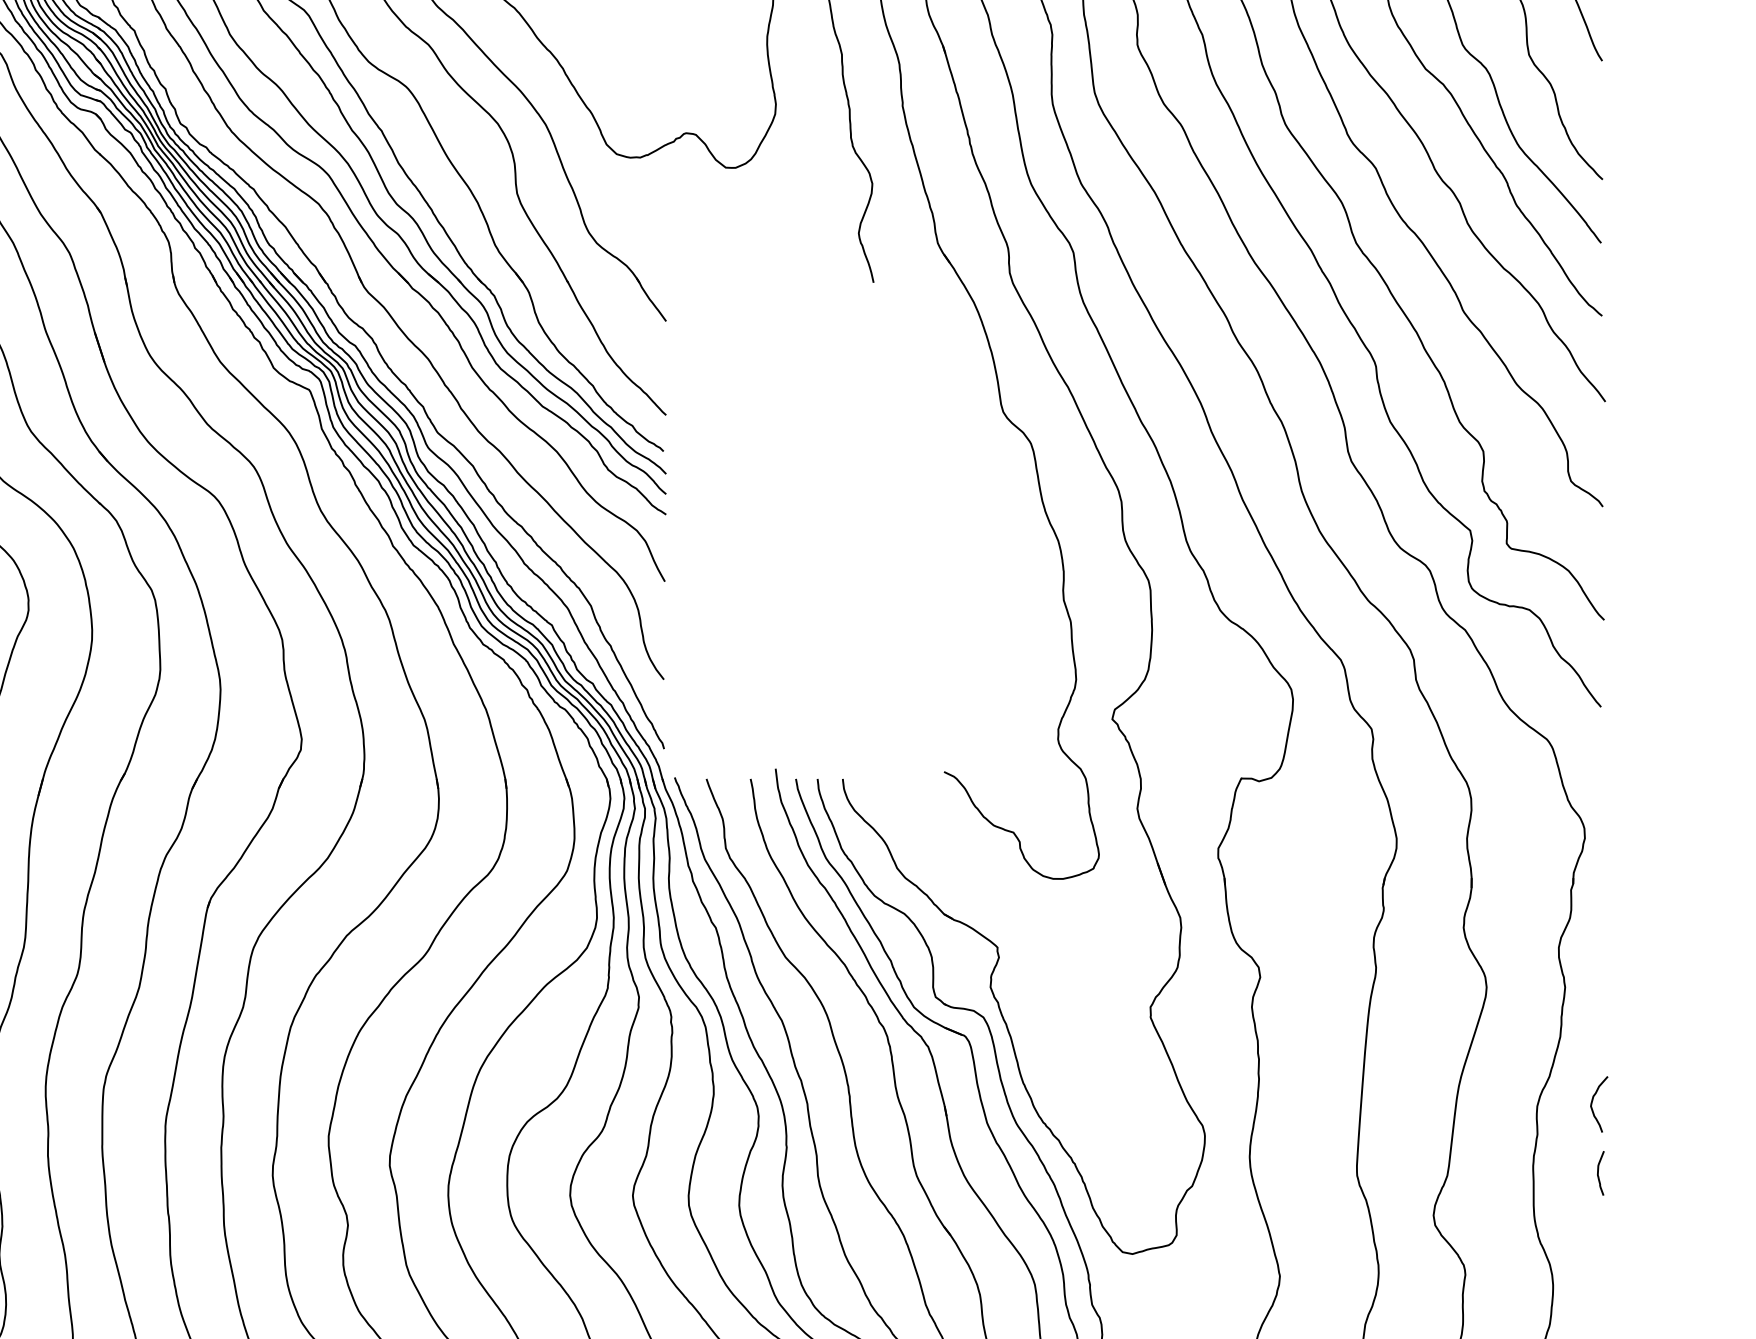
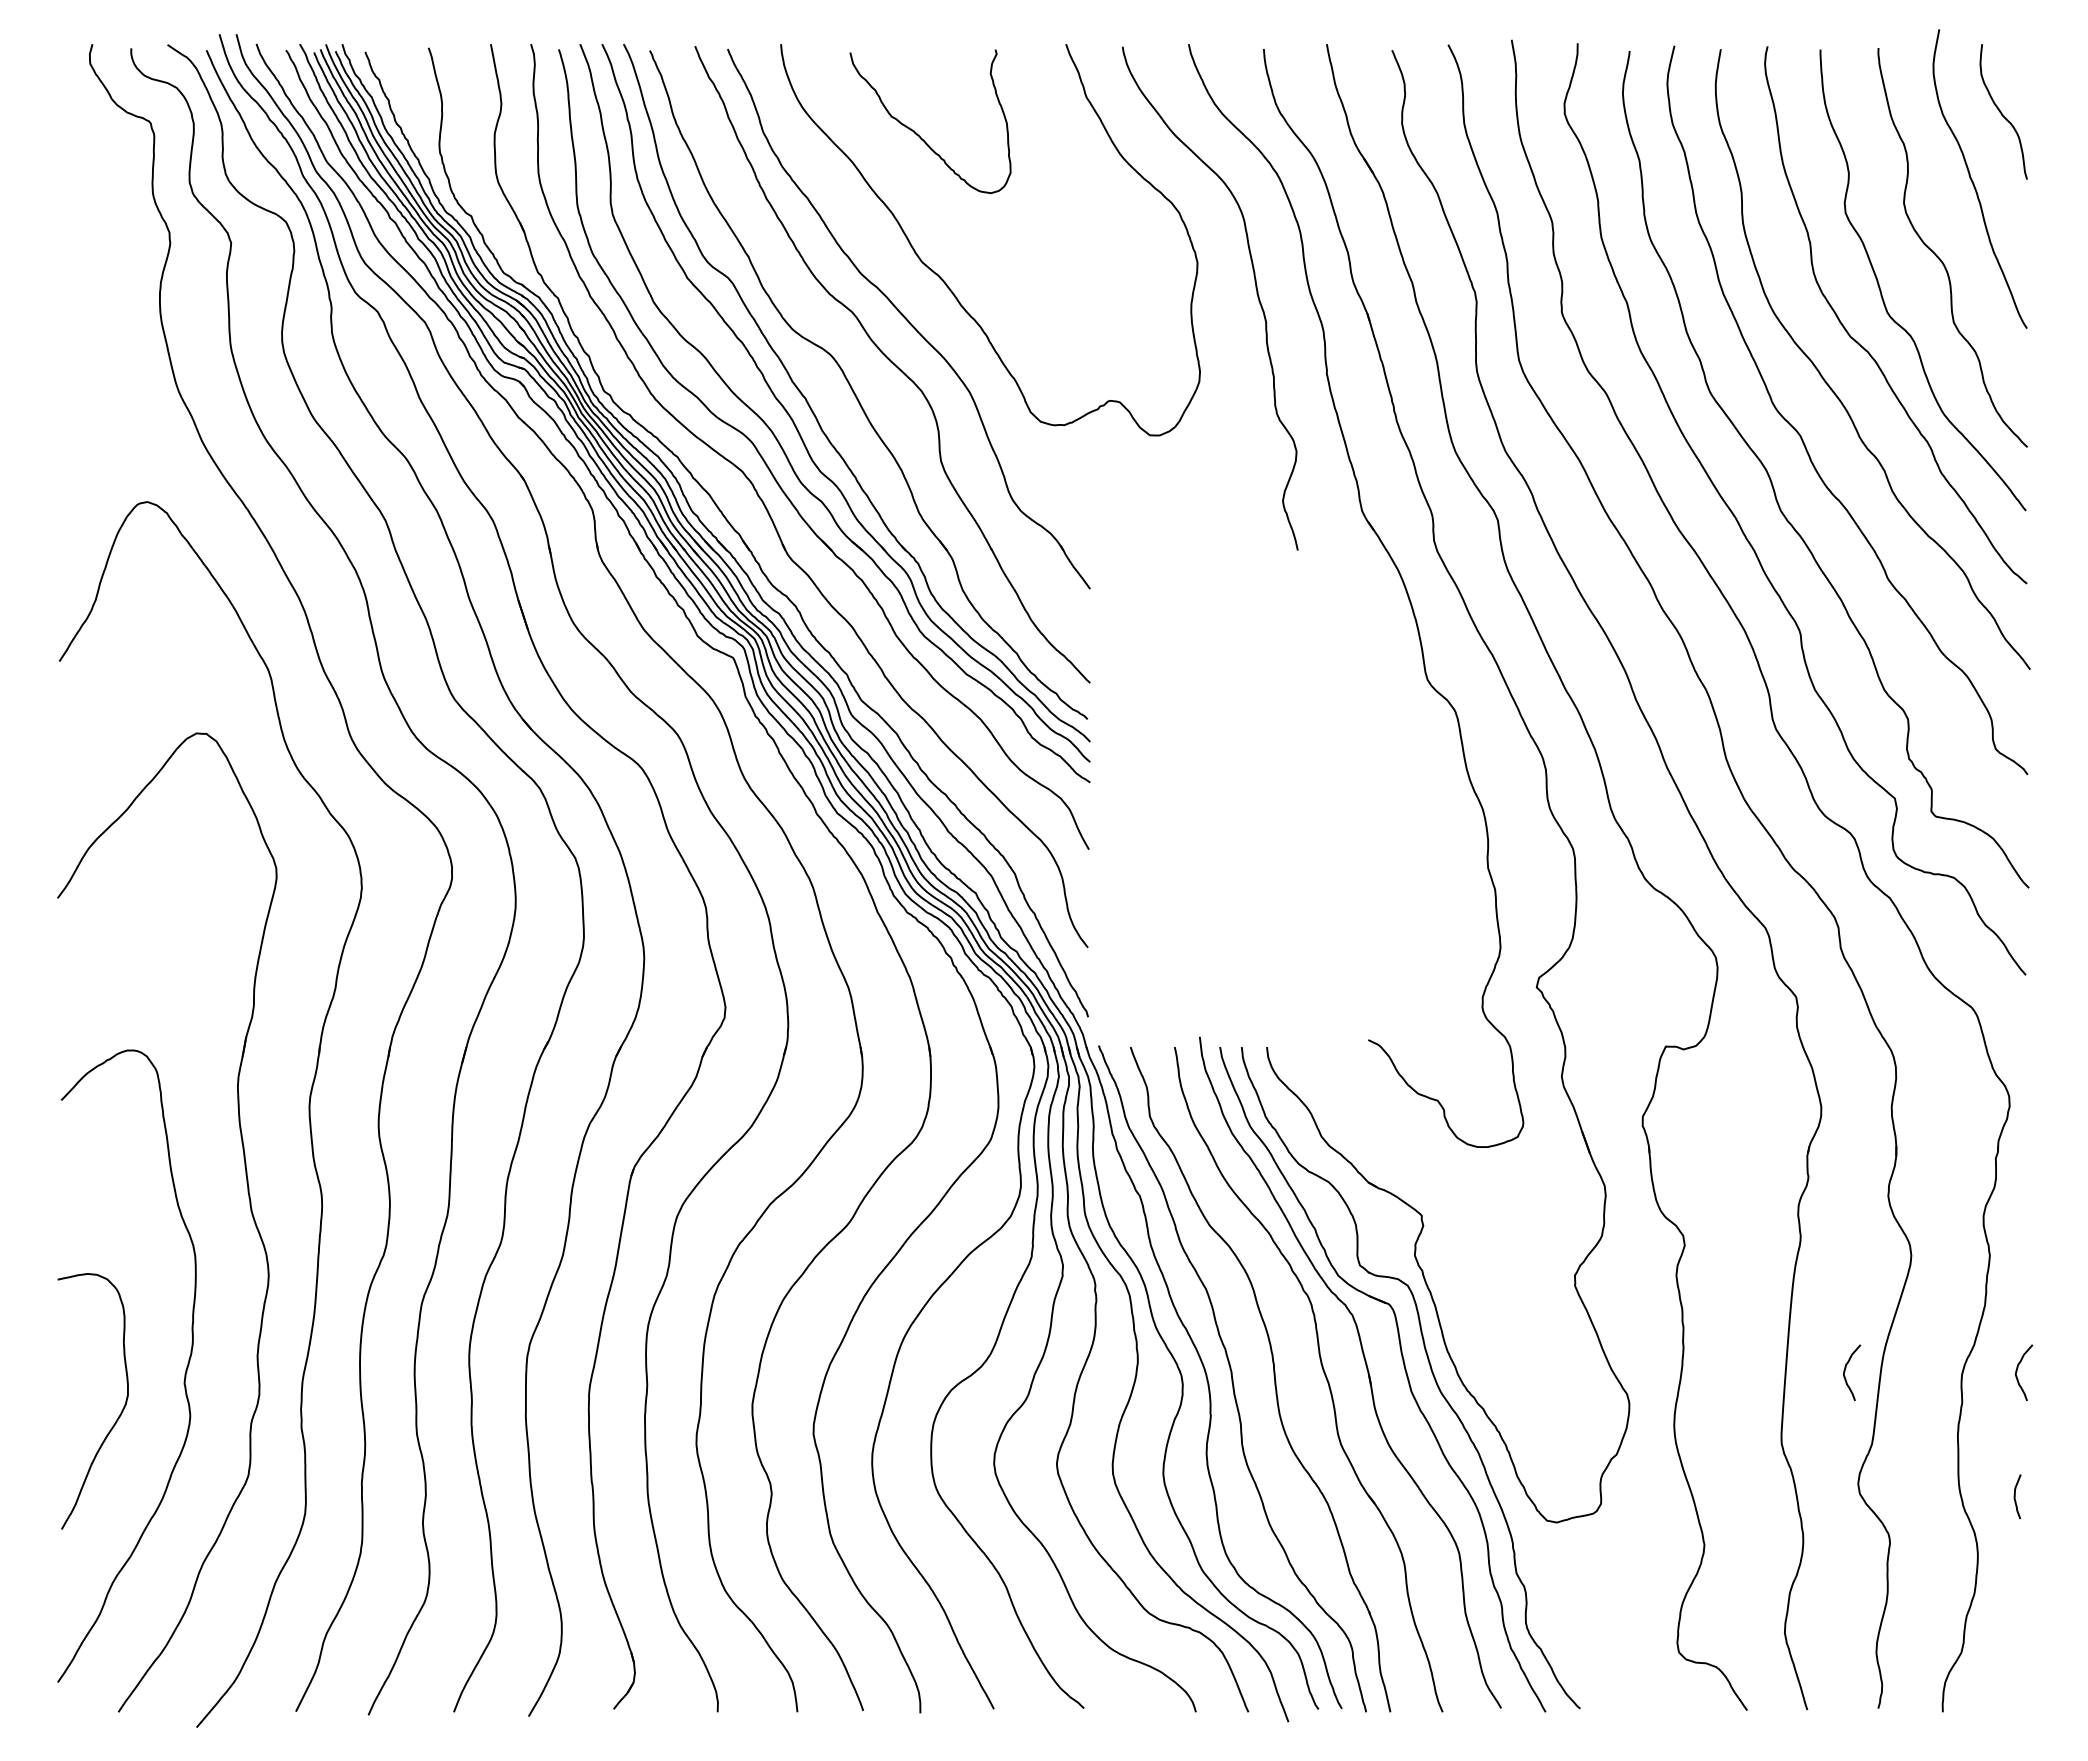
curve: (1420, 1103) -> (1845, 1371), added
curve: (1598, 1173) -> (2015, 1496), moved

